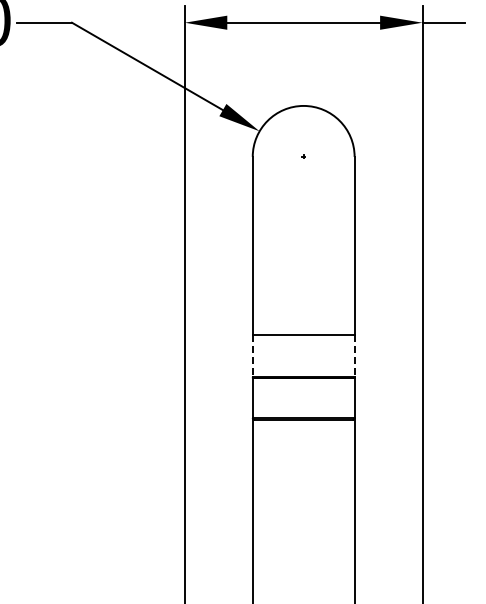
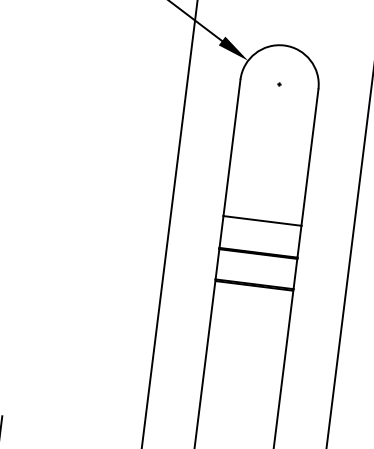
line: (252, 355) -> (221, 231), dashed -> solid
line: (354, 355) -> (299, 241), dashed -> solid

